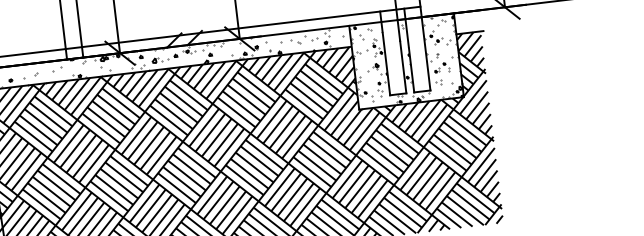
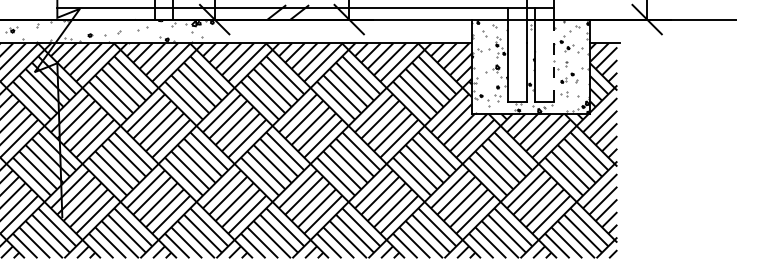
hatch: (231, 50) -> (338, 31), removed
line: (426, 54) -> (553, 61), solid -> dashed

